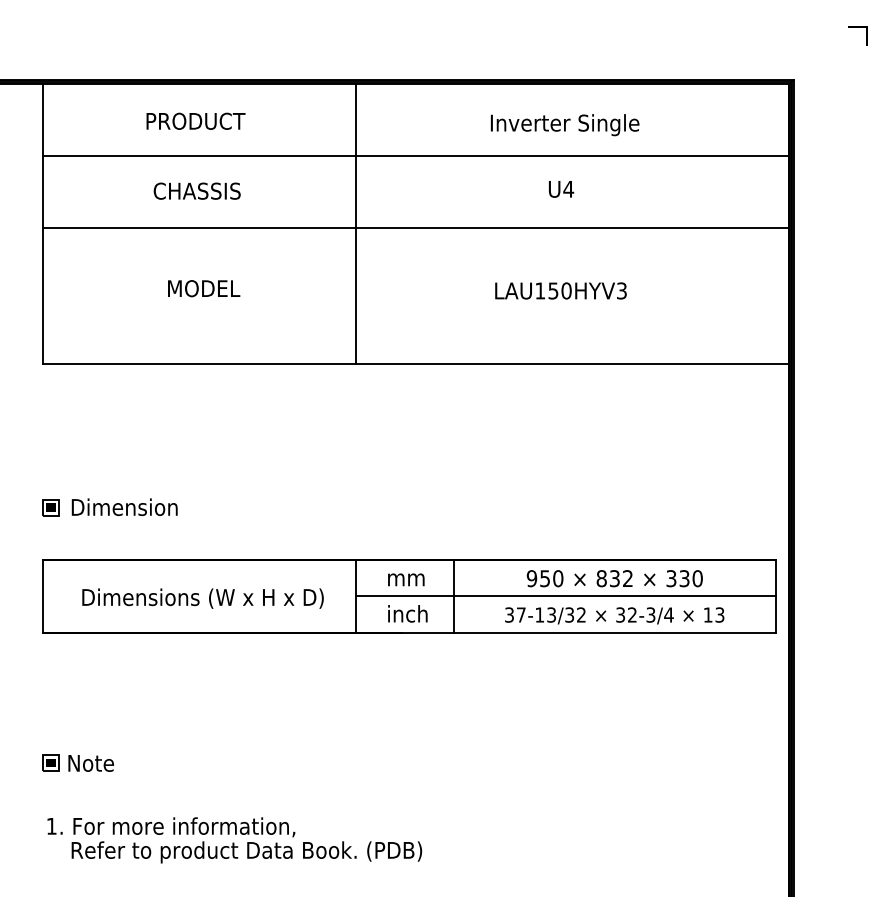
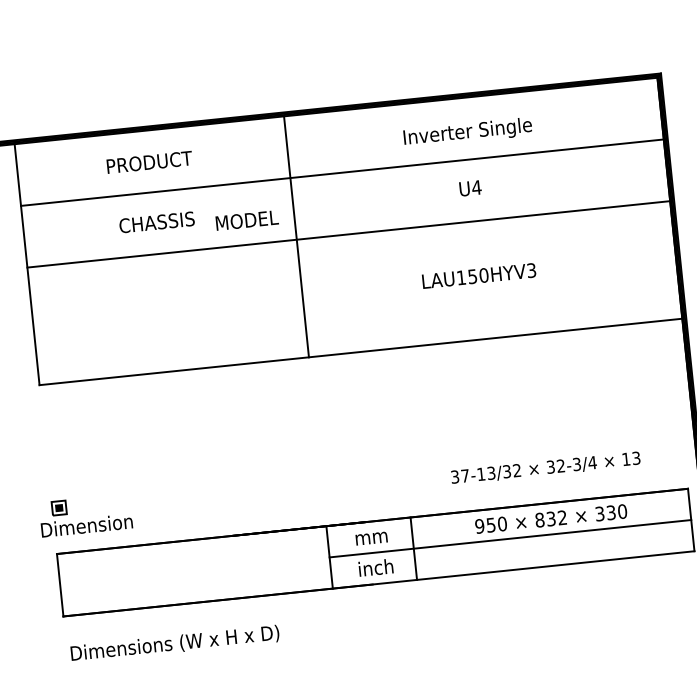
text: (204, 288) -> (247, 220), moved
text: (124, 506) -> (86, 525), moved
text: (202, 598) -> (174, 643), moved
text: (614, 615) -> (545, 468), moved

